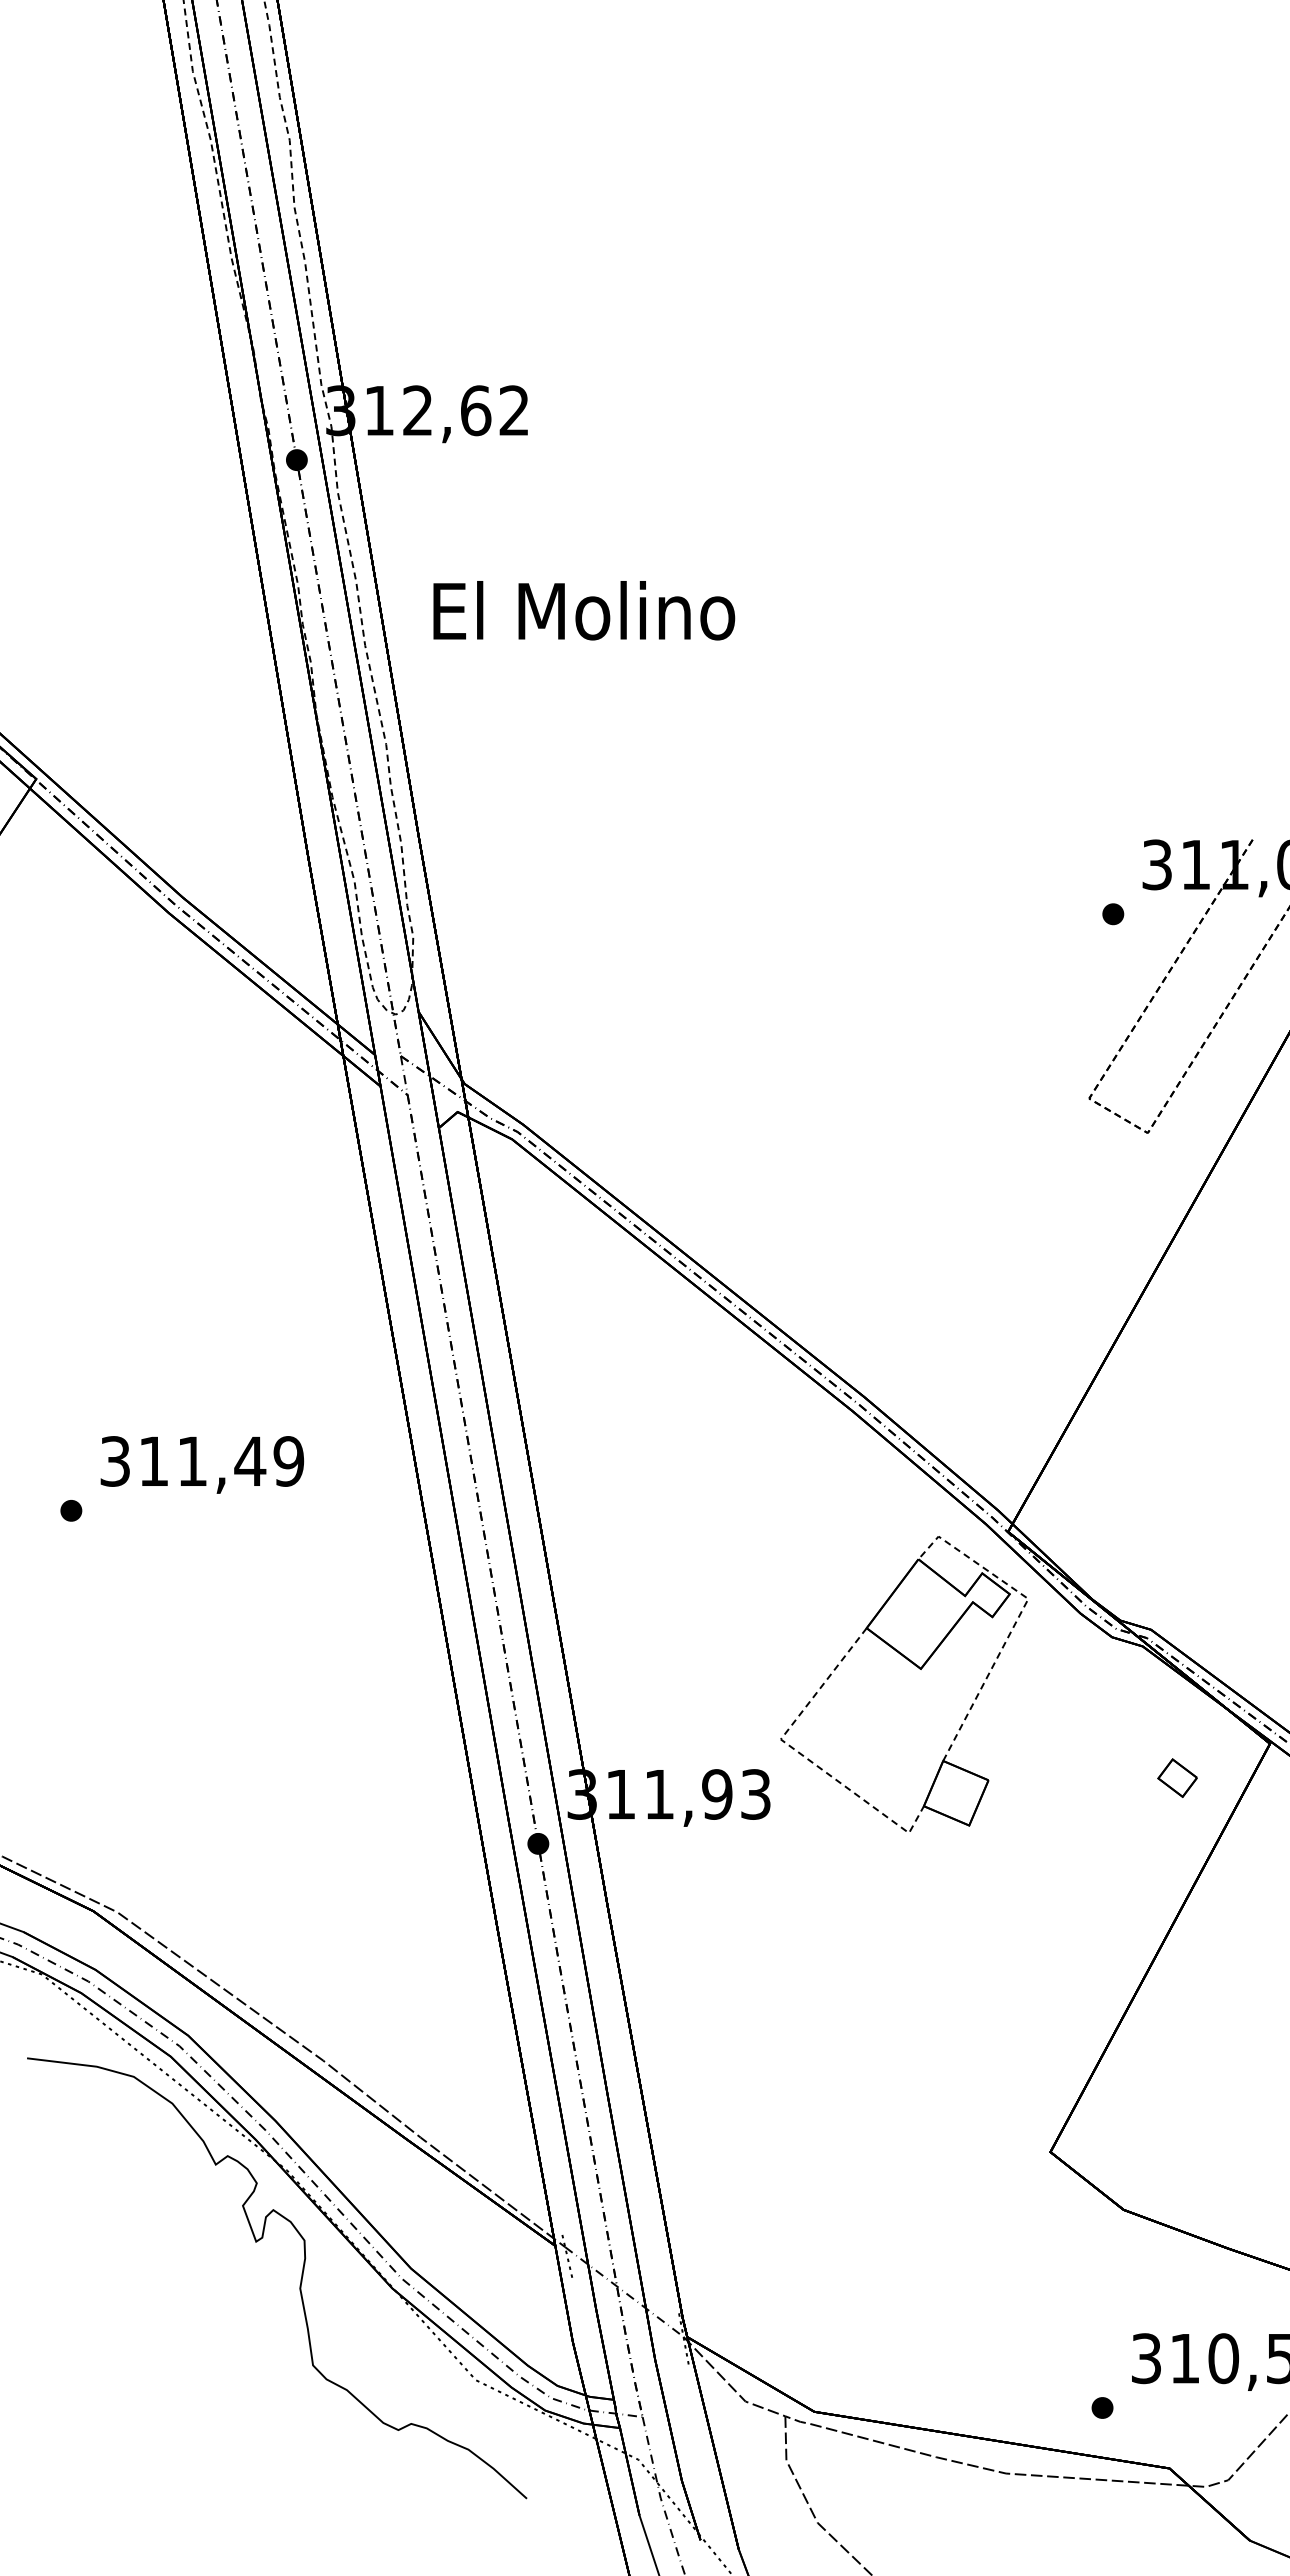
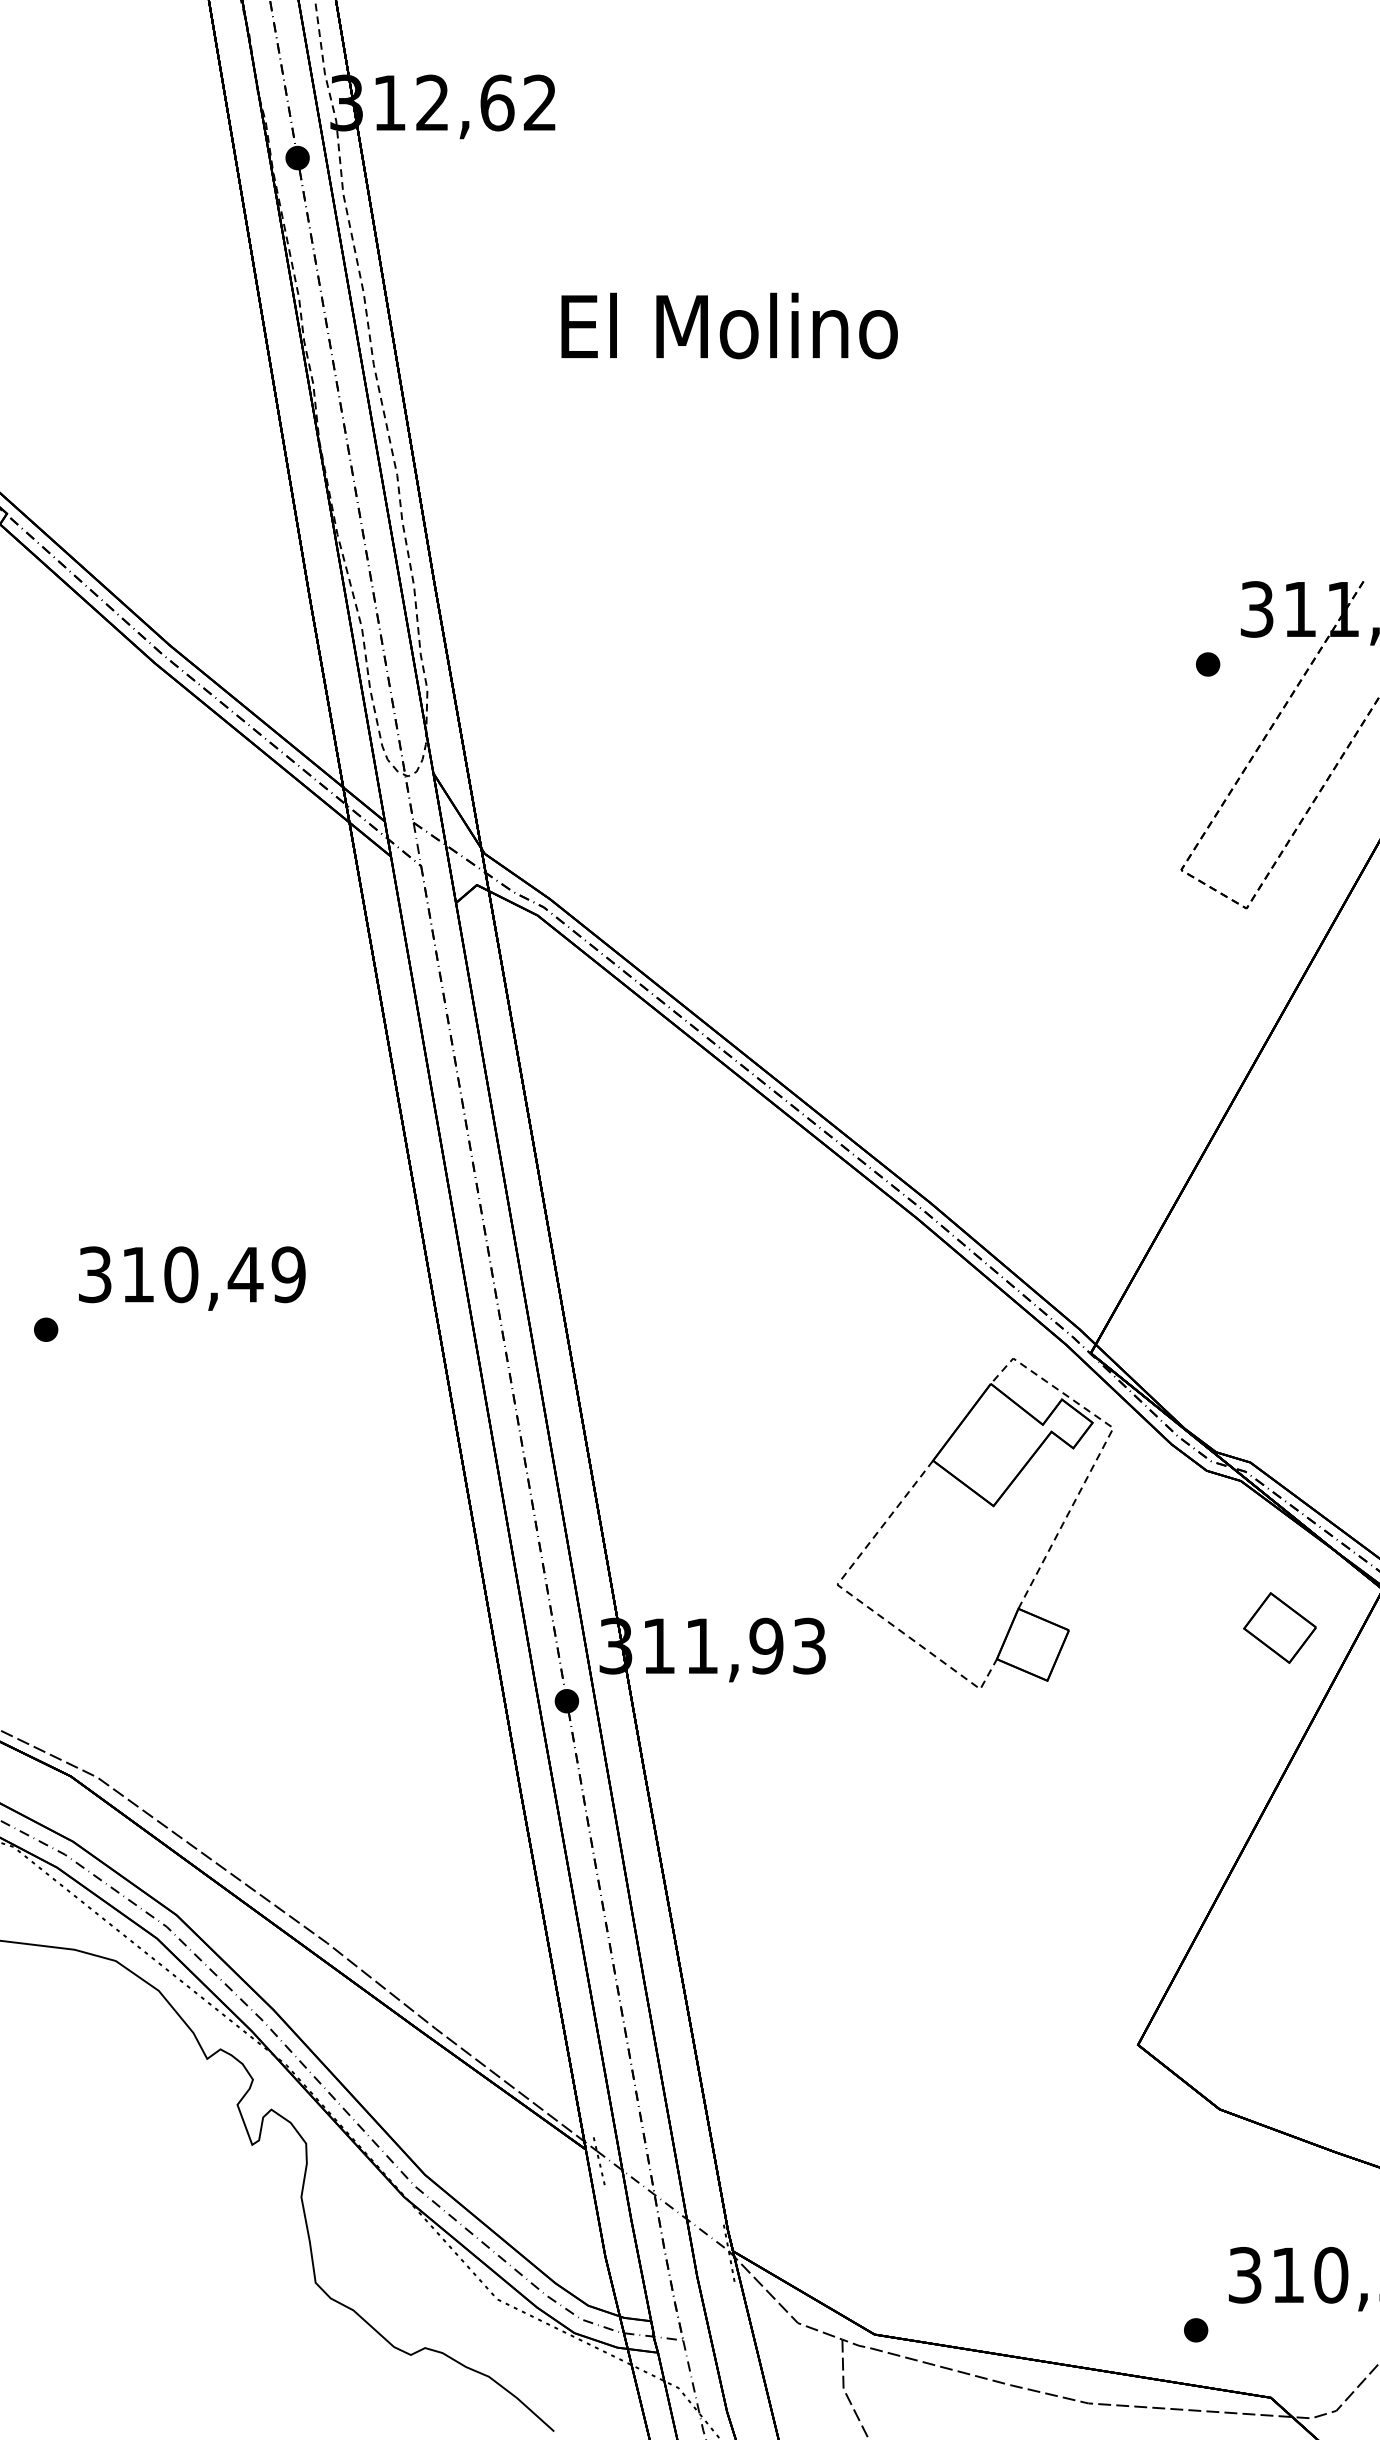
text: (584, 610) -> (729, 325), moved
text: (192, 1461) -> (181, 1274), 311,49 -> 310,49
part: (1177, 1777) -> (1279, 1627), size x1.67

